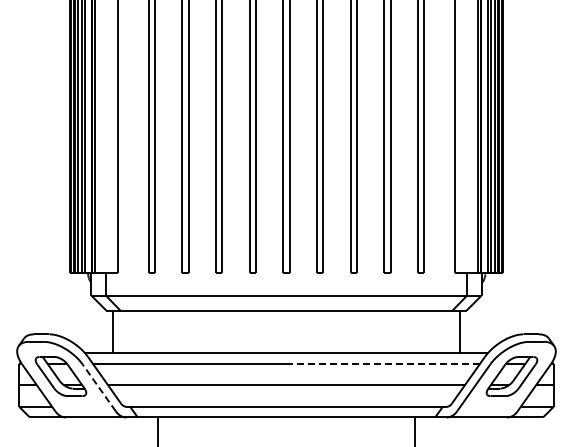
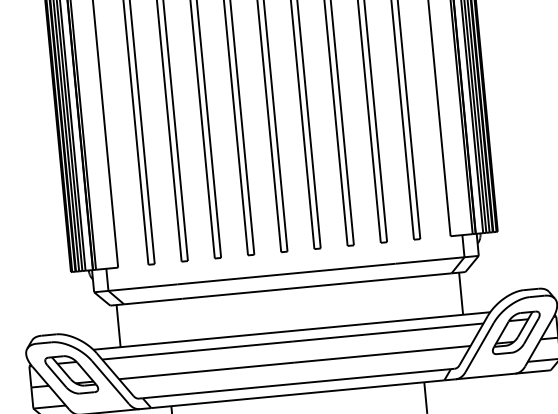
line: (383, 364) -> (388, 332), dashed -> solid
line: (99, 387) -> (110, 382), dashed -> solid

